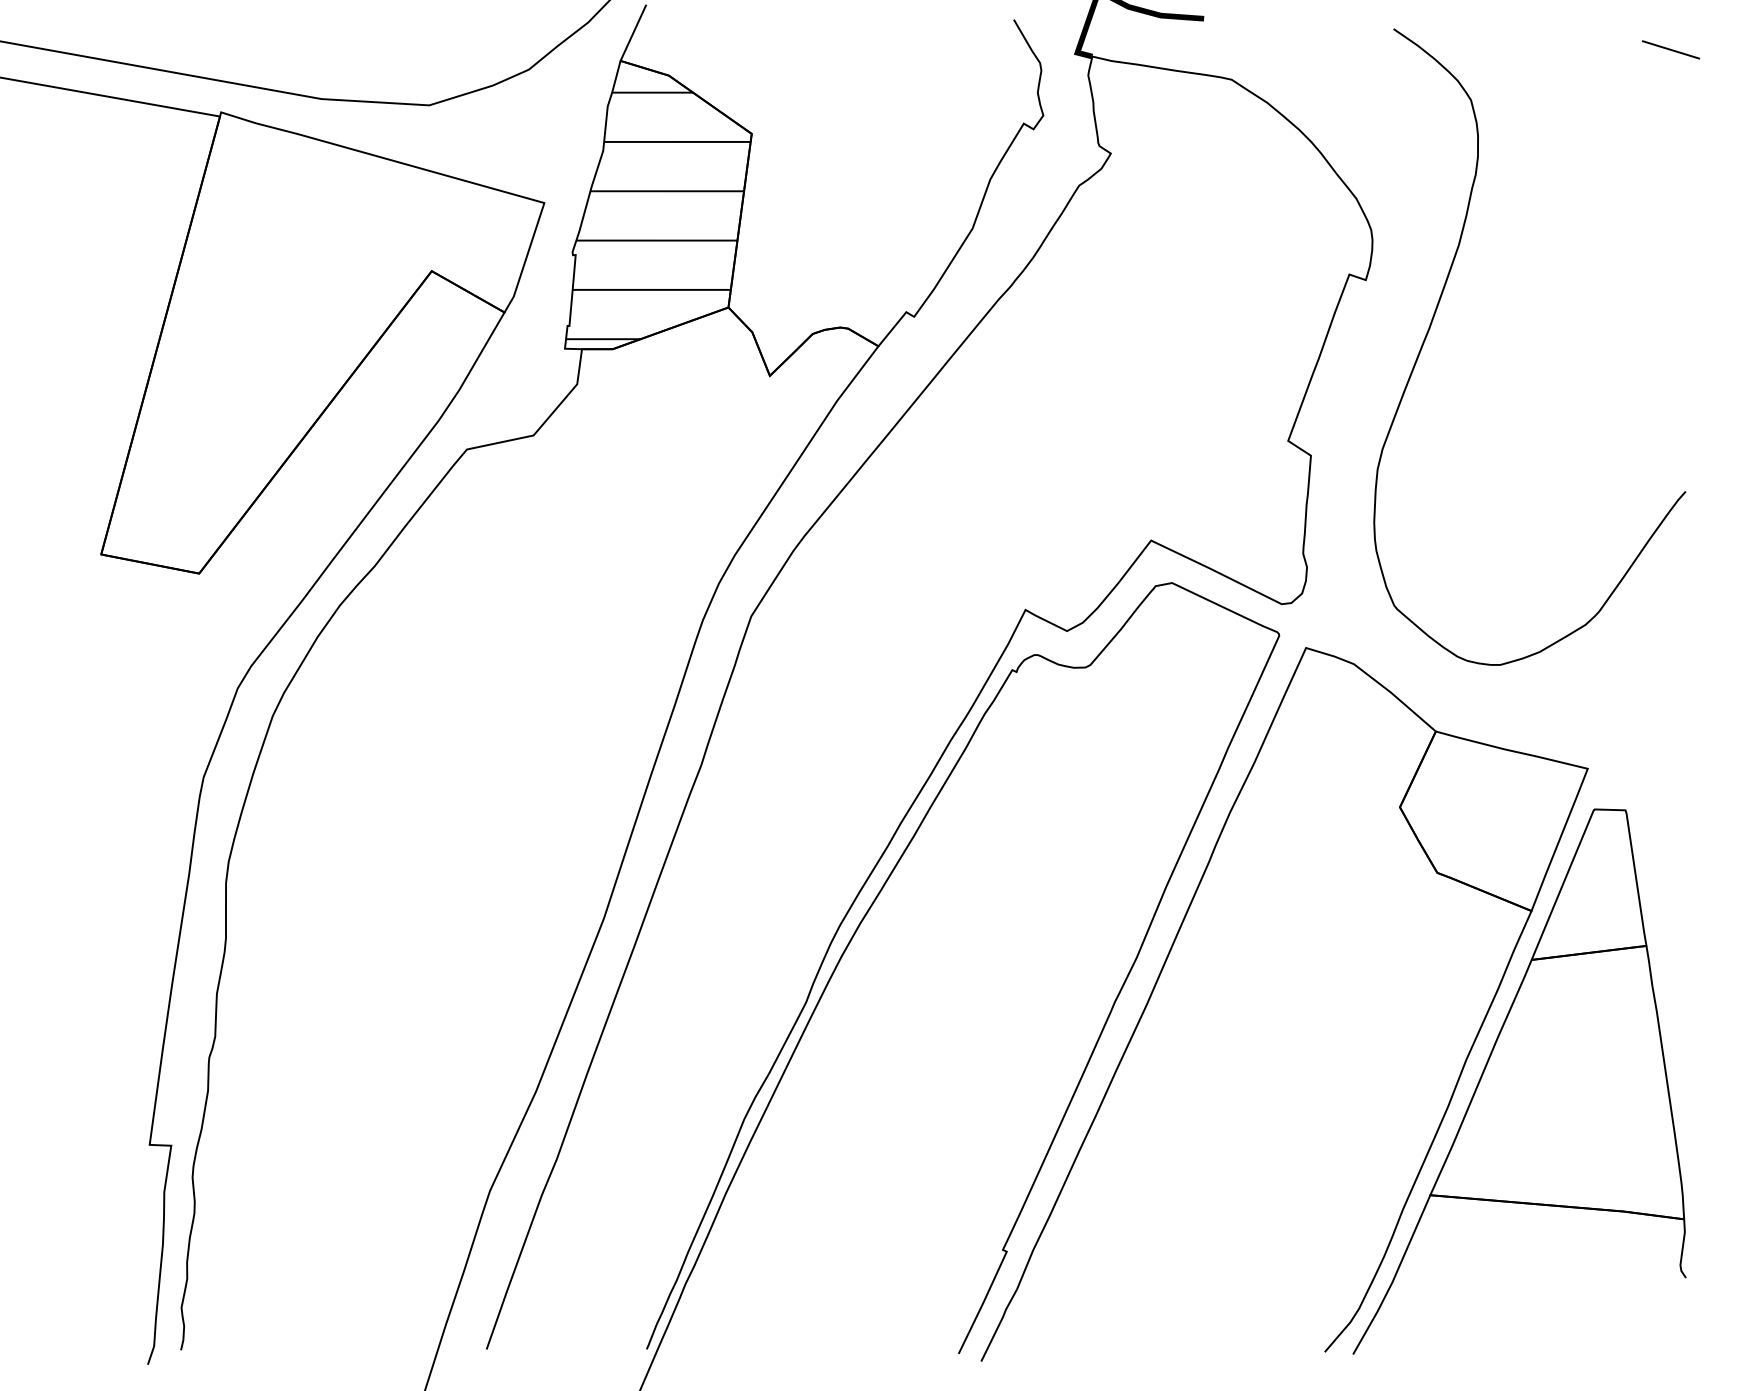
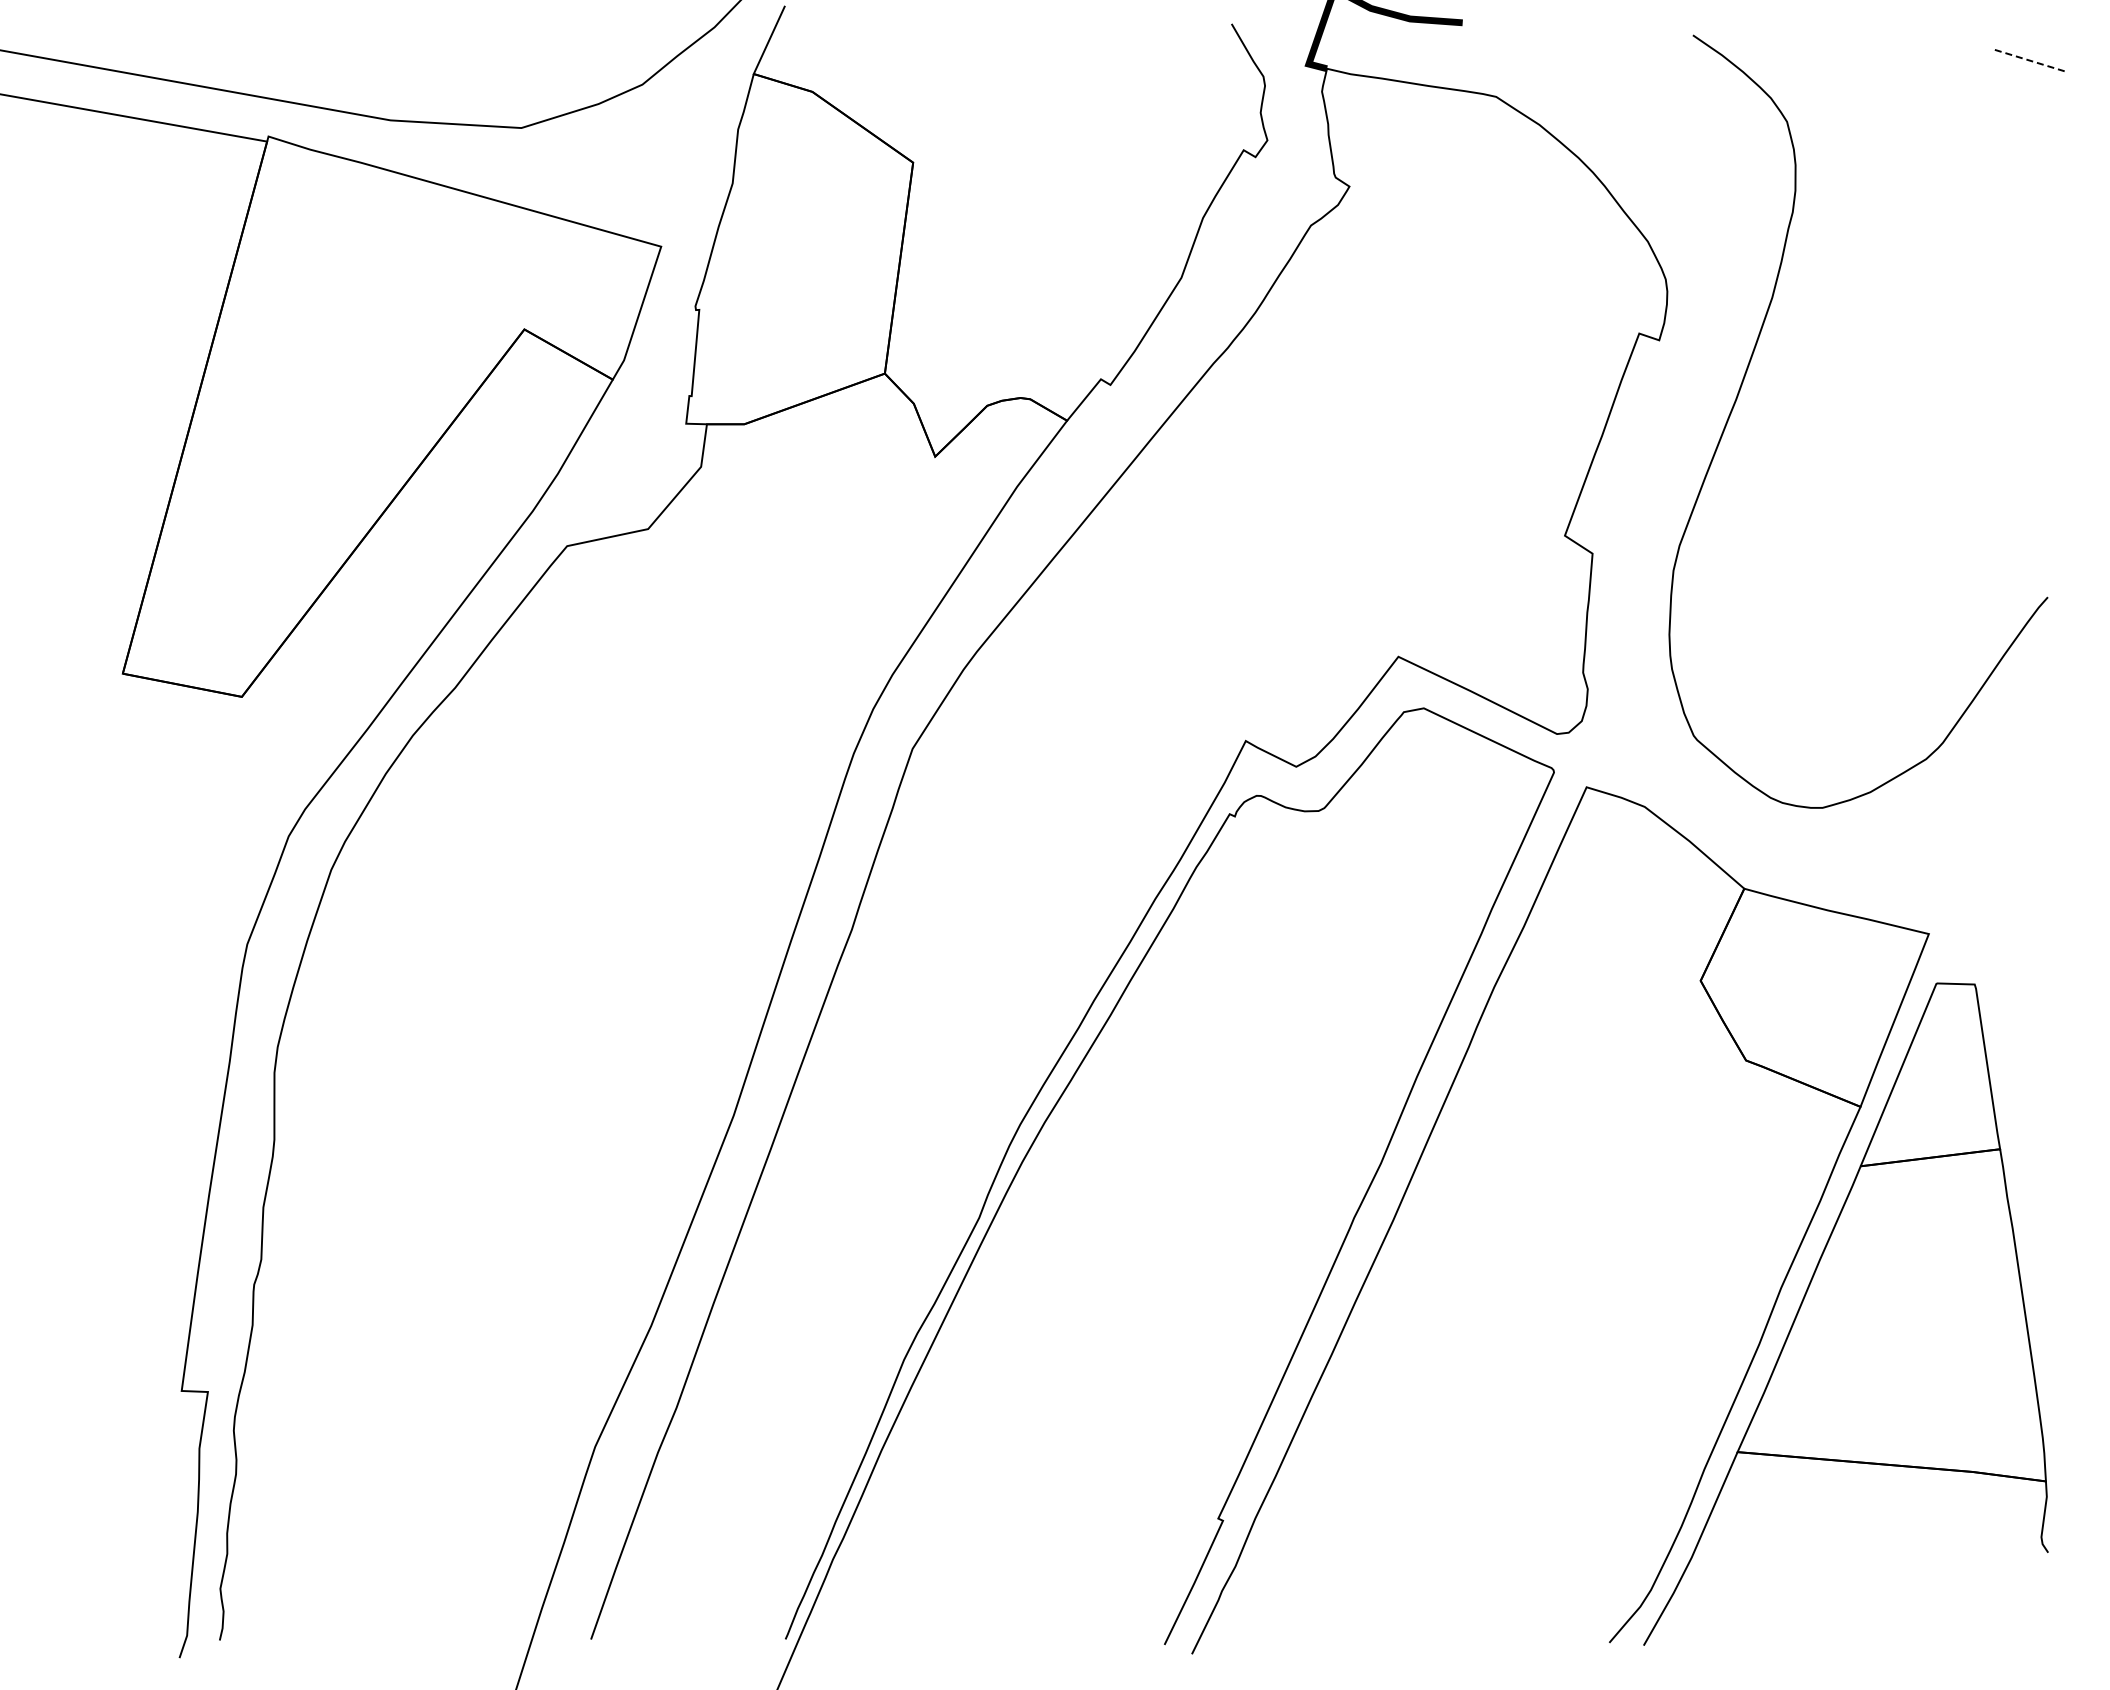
line: (1671, 49) -> (2030, 60), solid -> dashed
hatch: (658, 216) -> (799, 262), removed

